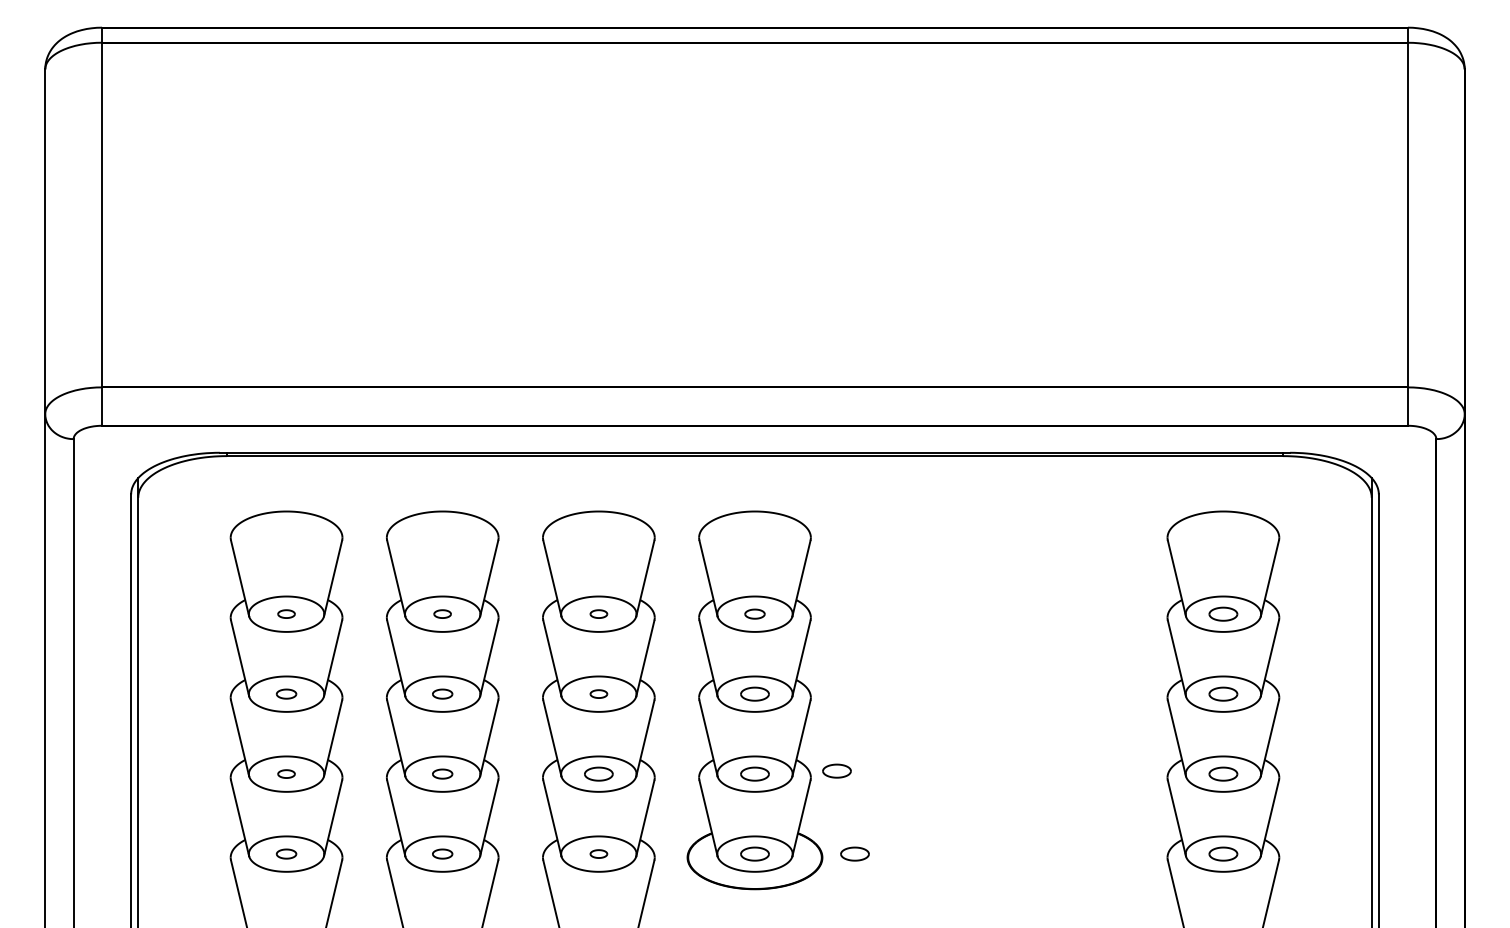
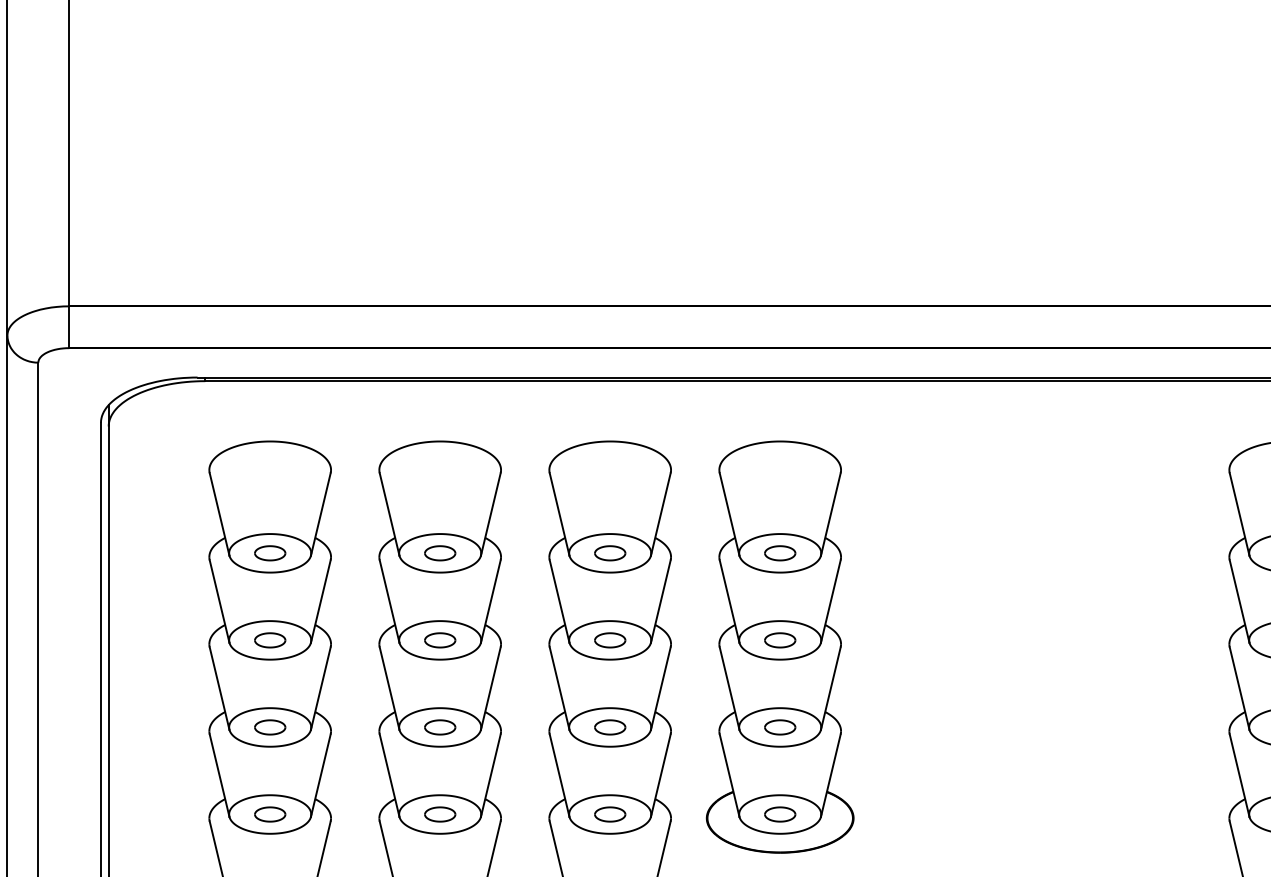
part: (286, 613) -> (270, 552), size x1.67
part: (442, 613) -> (439, 552), size x1.67
part: (598, 613) -> (609, 552), size x1.67
part: (754, 613) -> (779, 552), size x1.43
part: (286, 693) -> (270, 639), size x1.43
part: (442, 693) -> (439, 639), size x1.43
part: (598, 693) -> (609, 639), size x1.67
part: (836, 770) -> (868, 723), removed
part: (286, 773) -> (270, 726), size x1.67
part: (442, 773) -> (439, 726), size x1.43
part: (286, 853) -> (270, 813), size x1.43
part: (442, 853) -> (439, 813), size x1.43
part: (598, 853) -> (609, 813), size x1.67
part: (854, 853) -> (888, 813), removed

